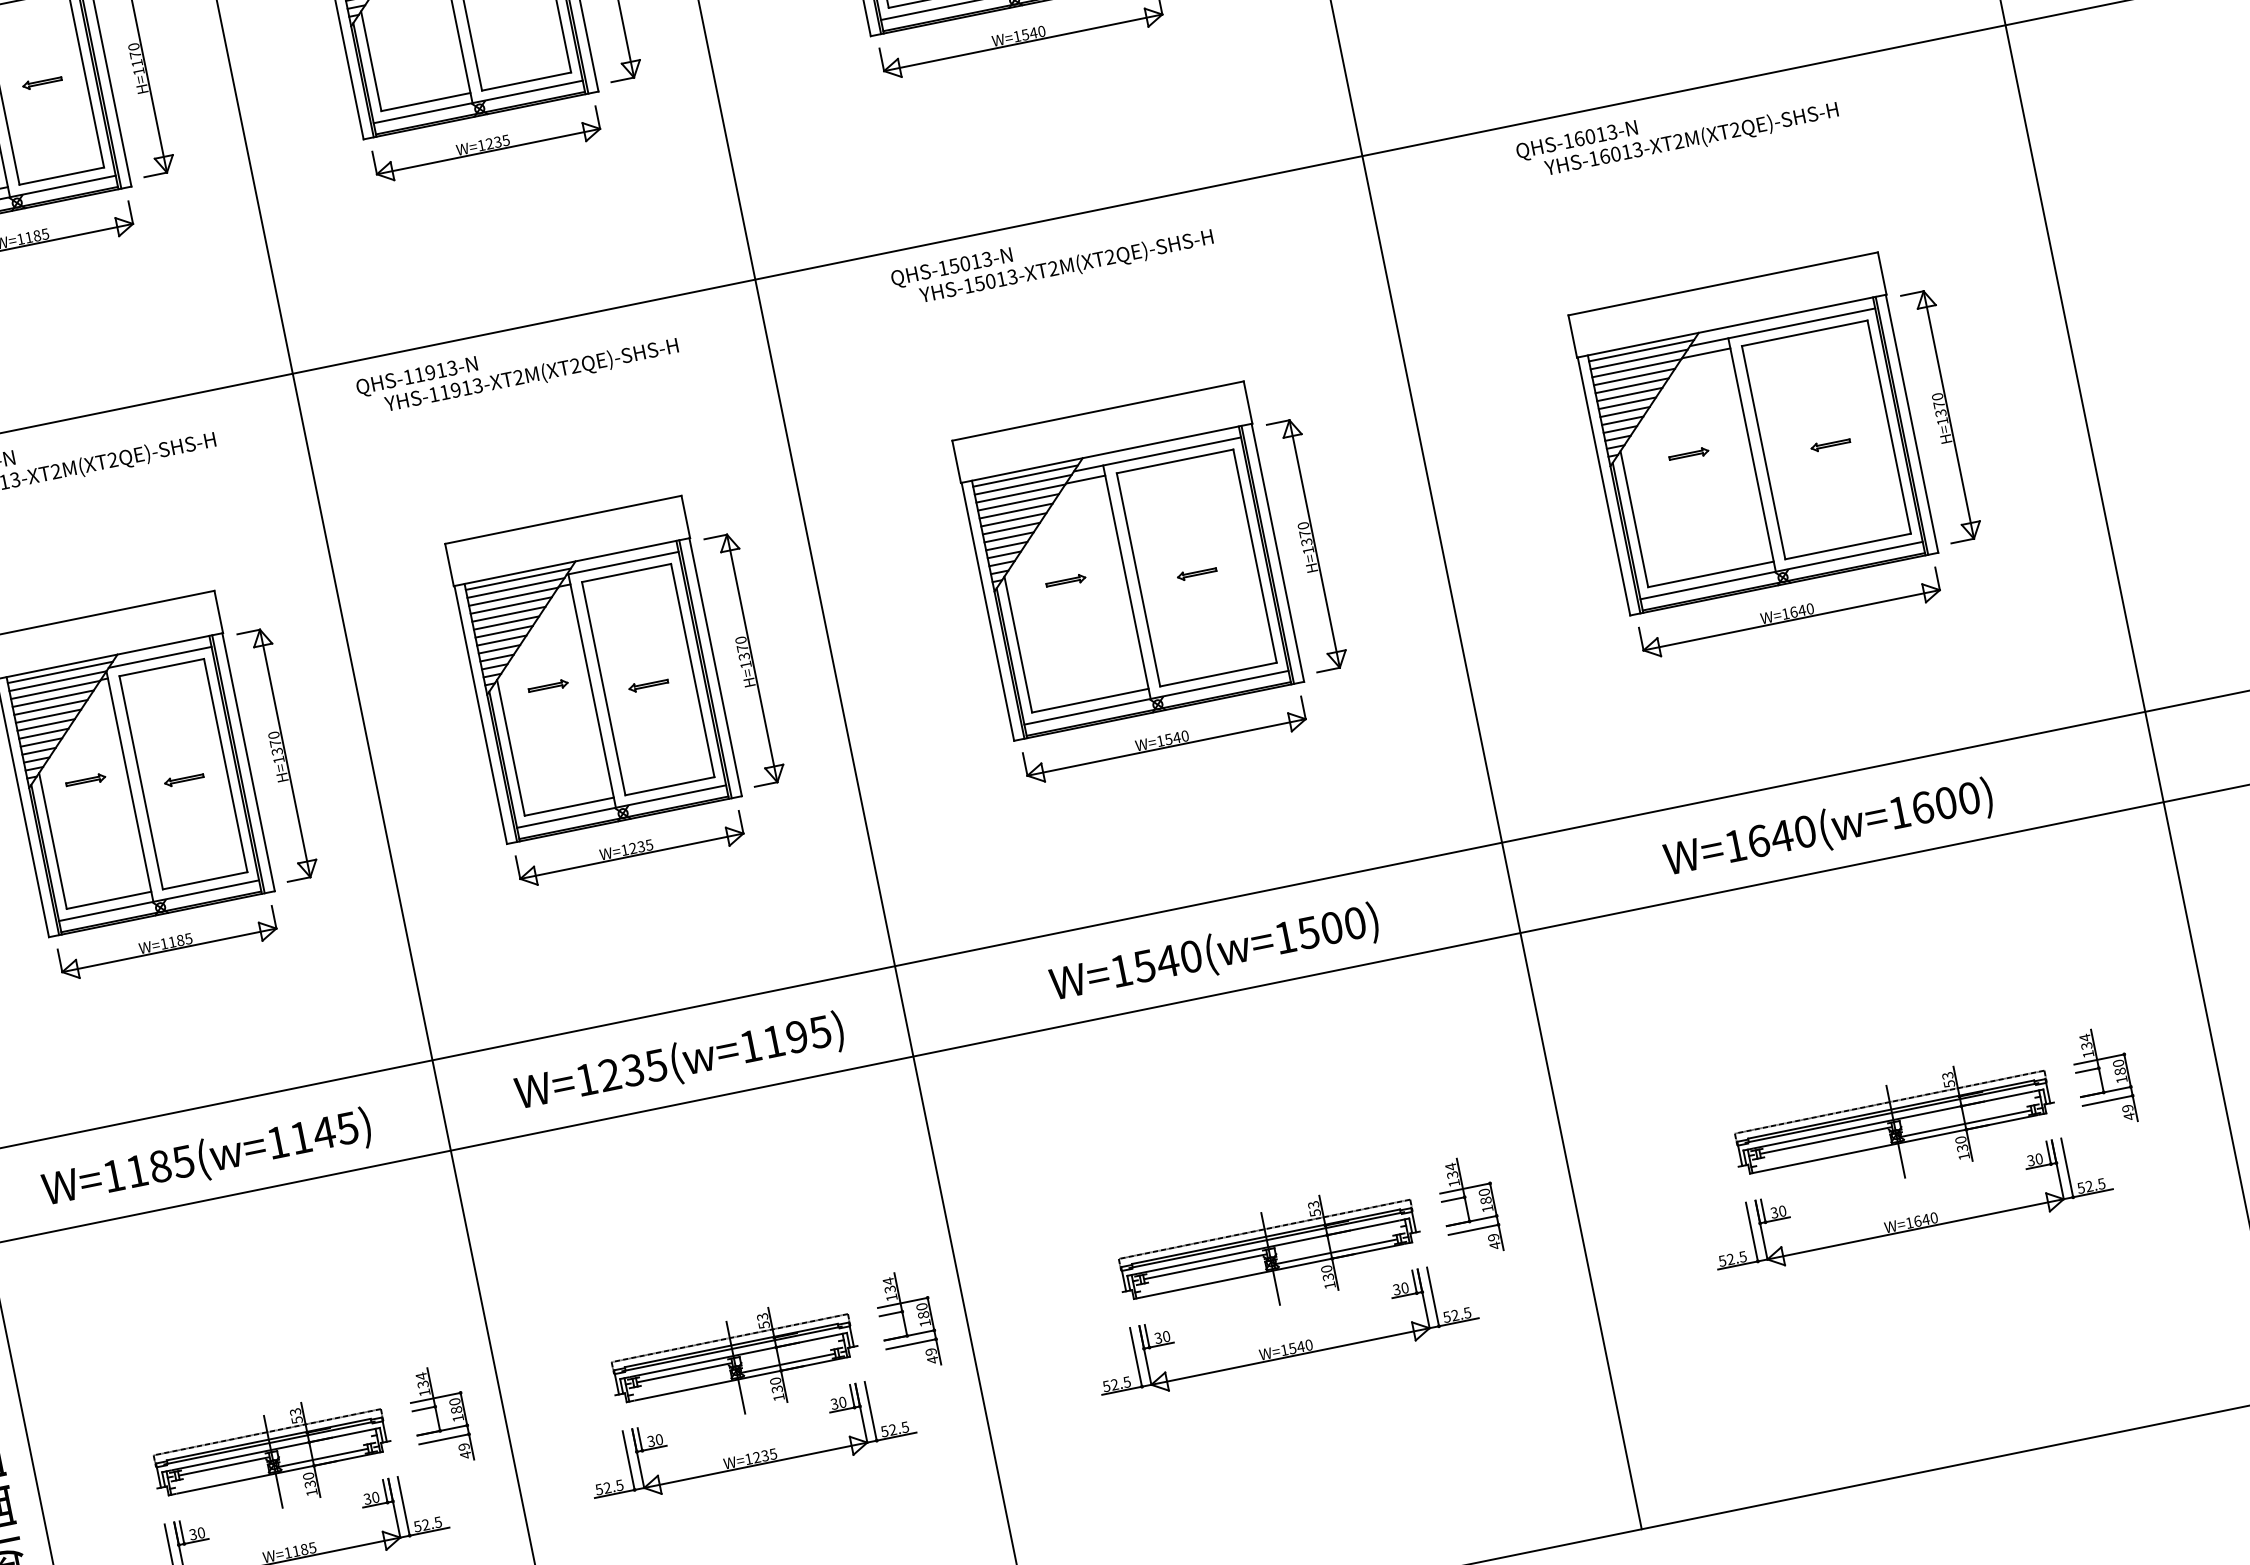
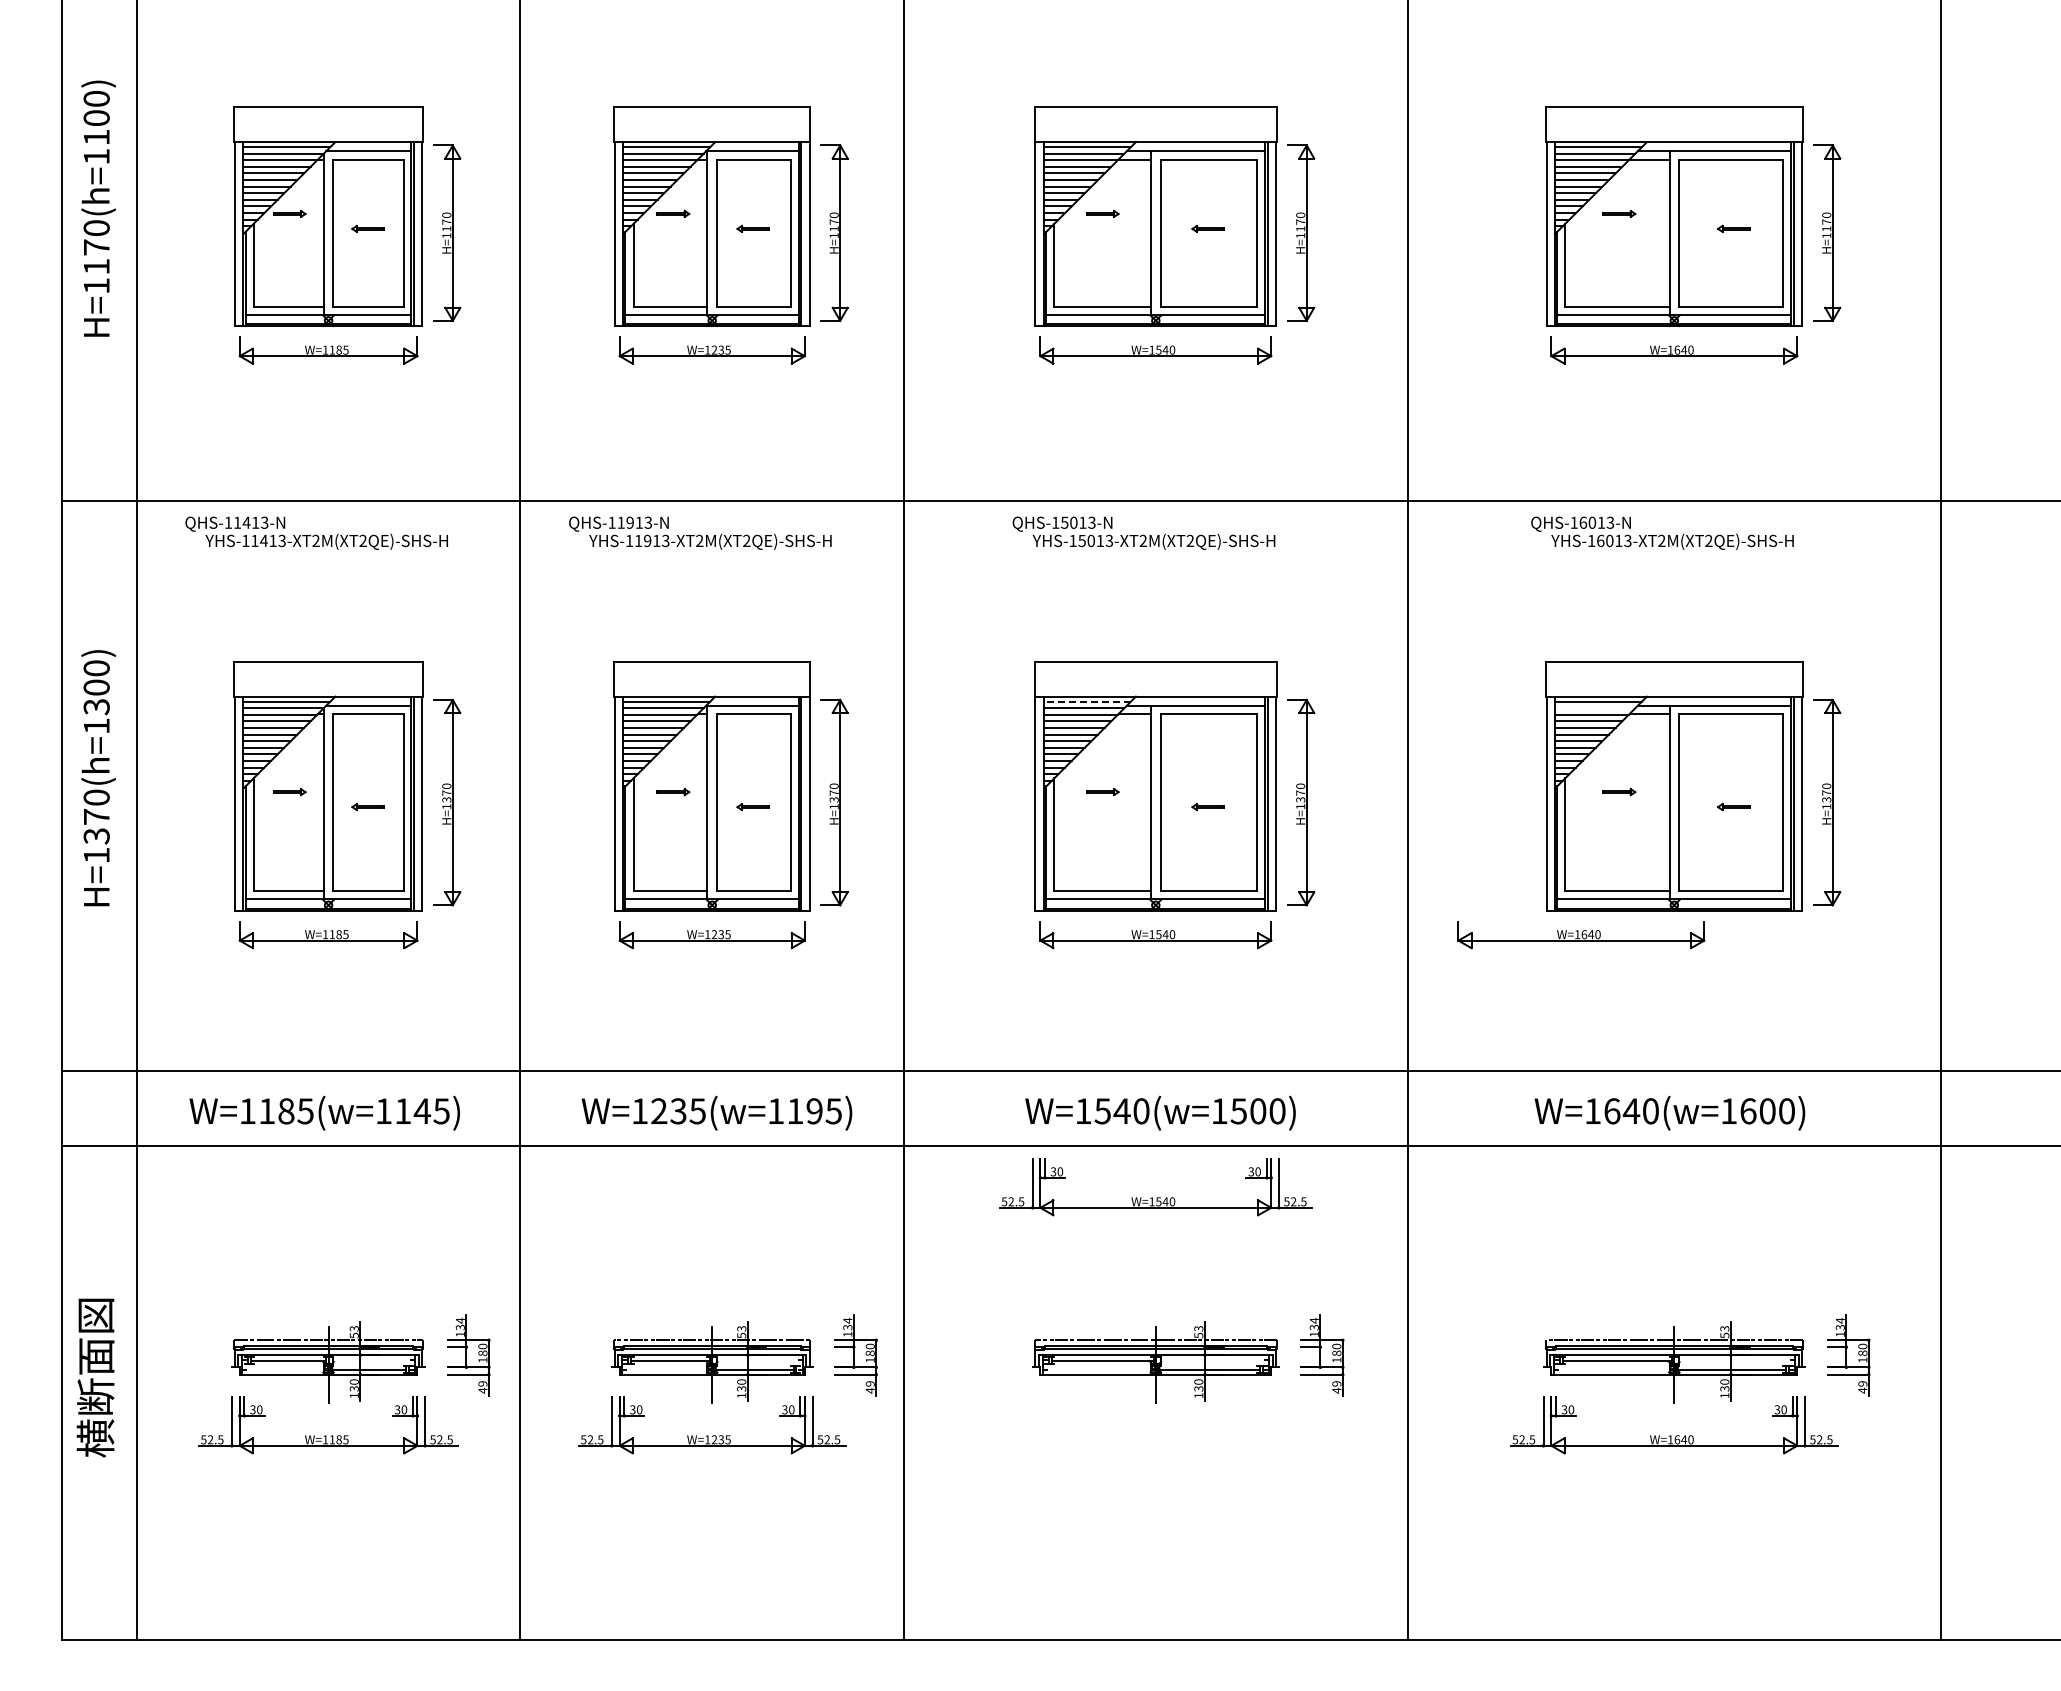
line: (1638, 359) -> (1594, 708), removed
line: (1024, 476) -> (1086, 701), solid -> dashed
part: (1790, 614) -> (1581, 935), moved
part: (1288, 1343) -> (1156, 1197), moved

